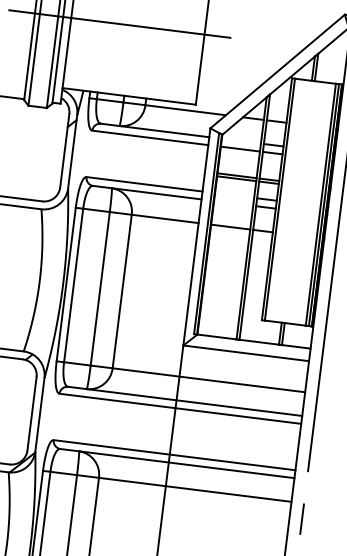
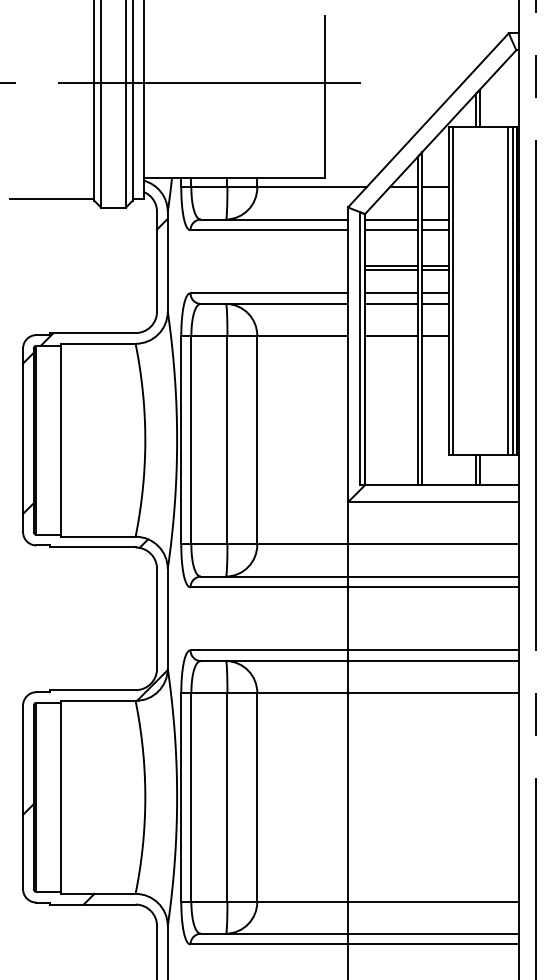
line: (241, 141) -> (391, 219), added
line: (234, 195) -> (391, 293), added
line: (233, 203) -> (391, 303), added

